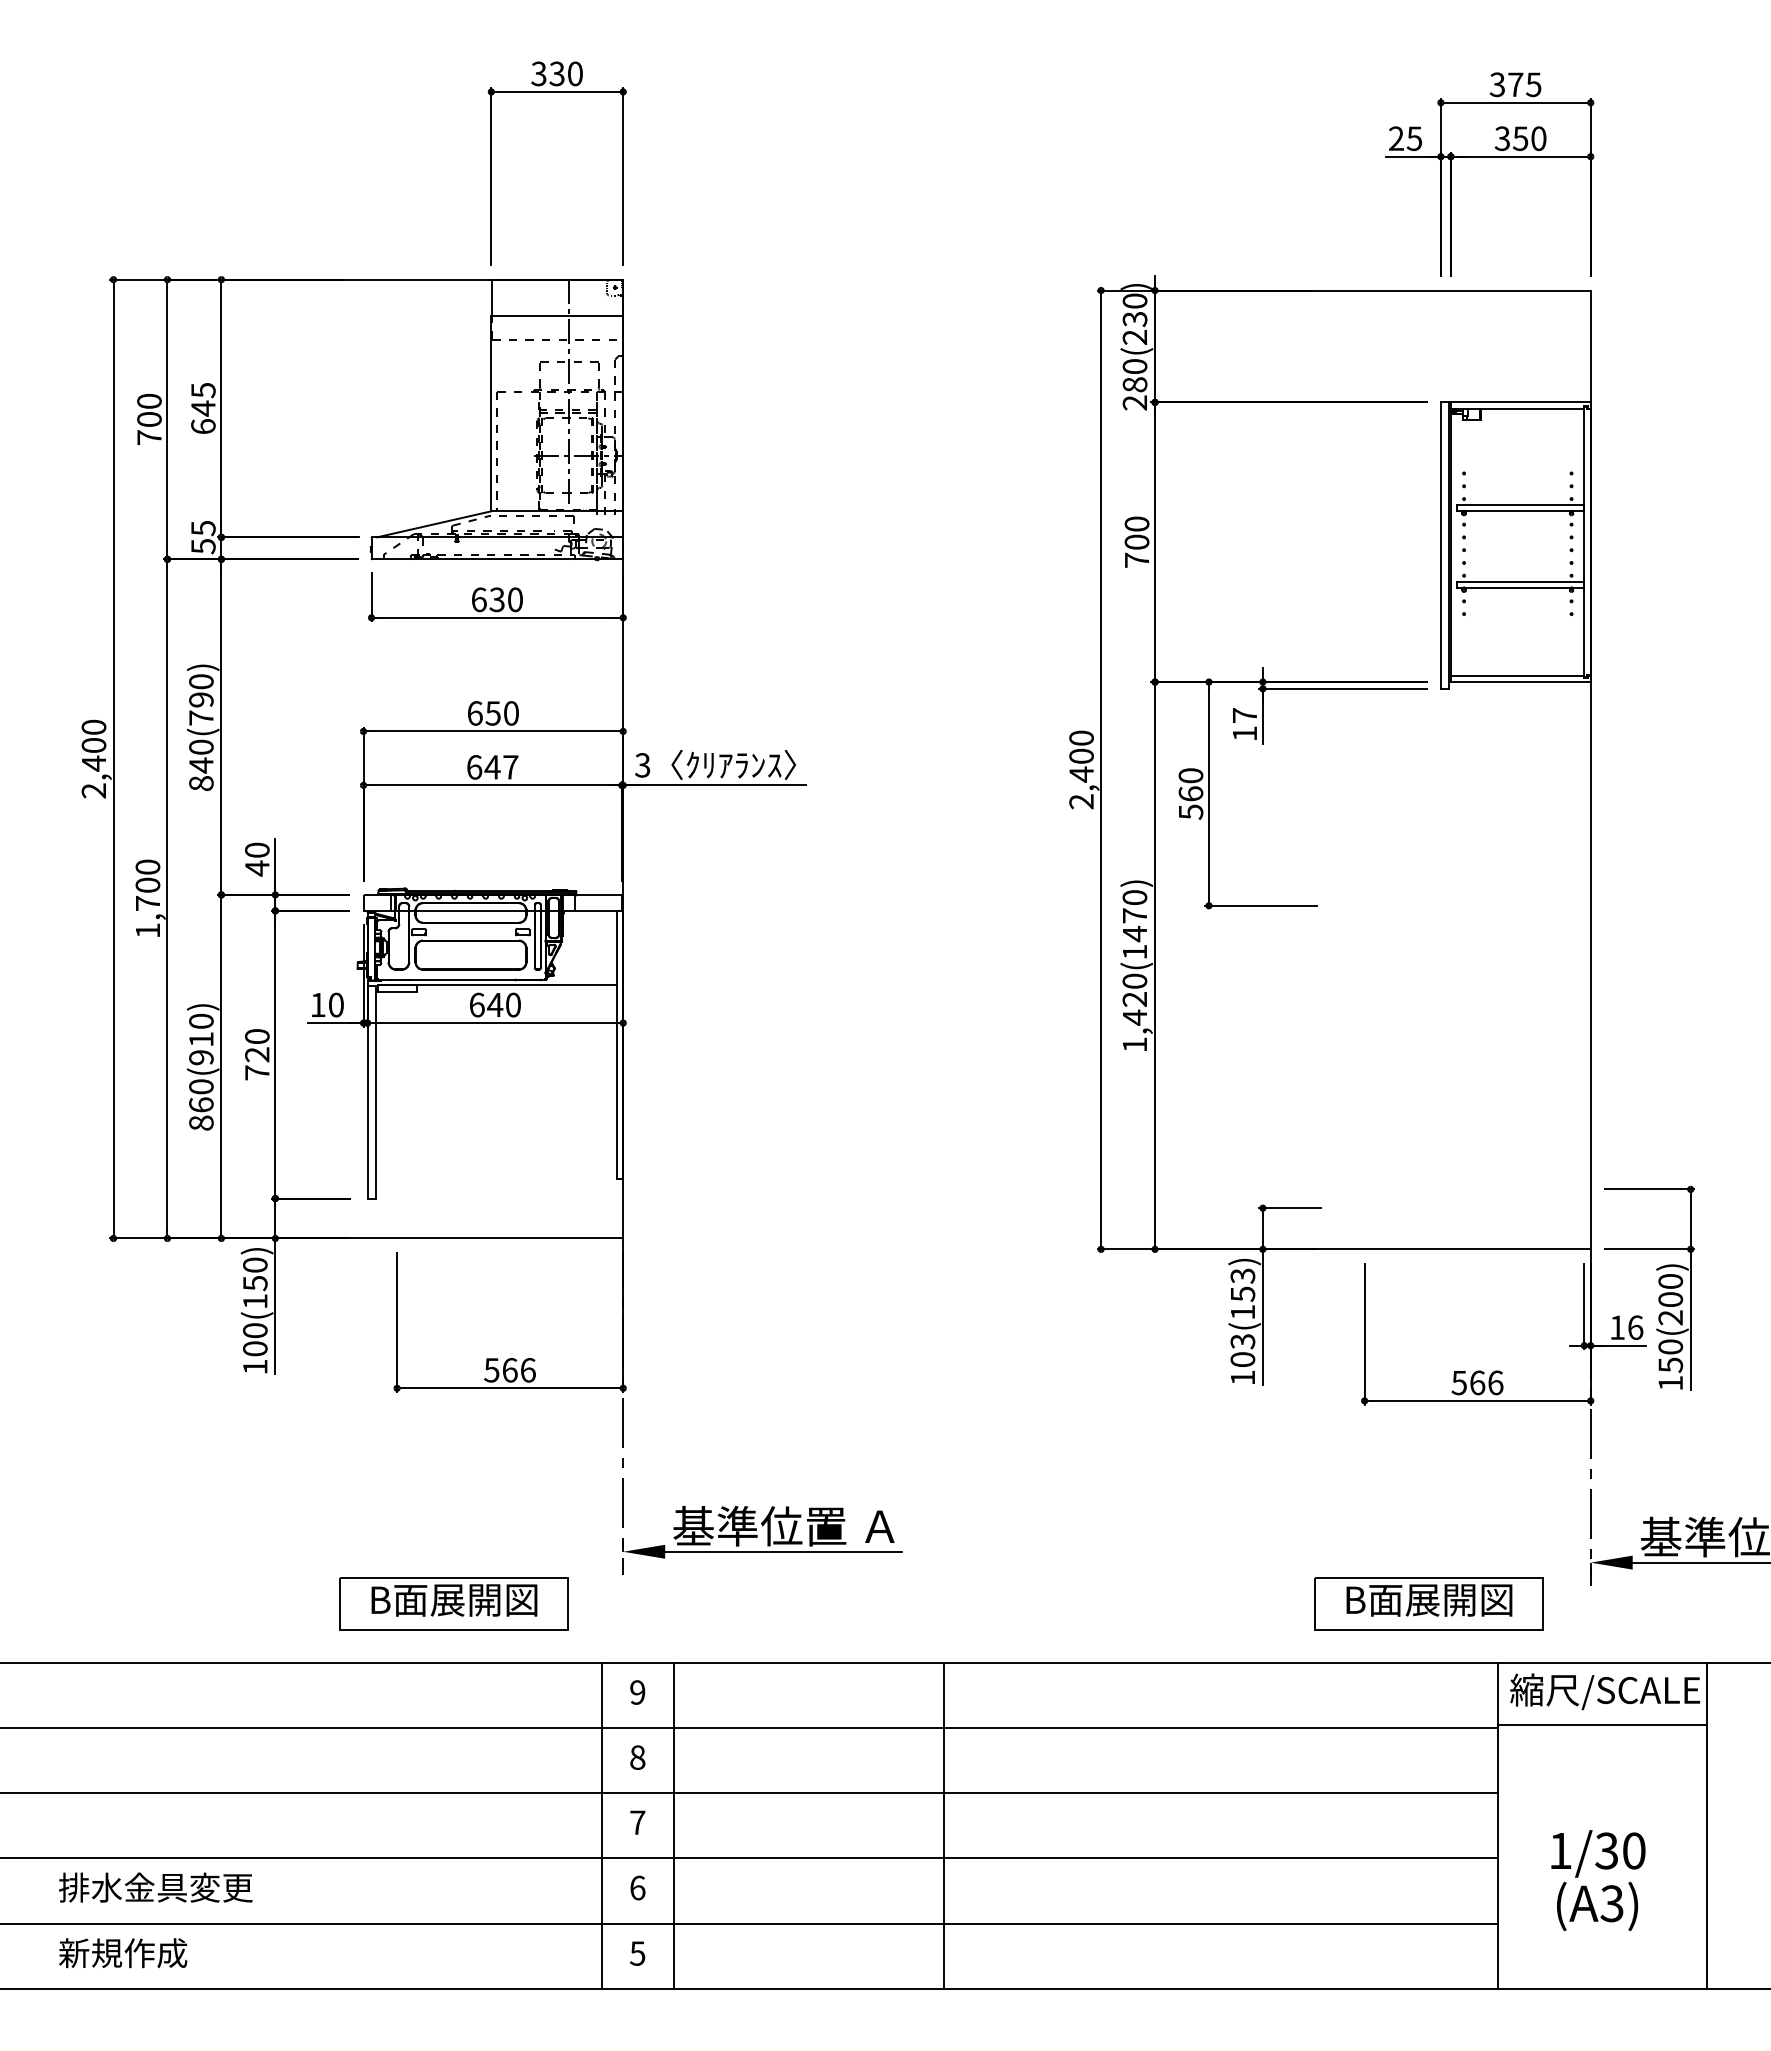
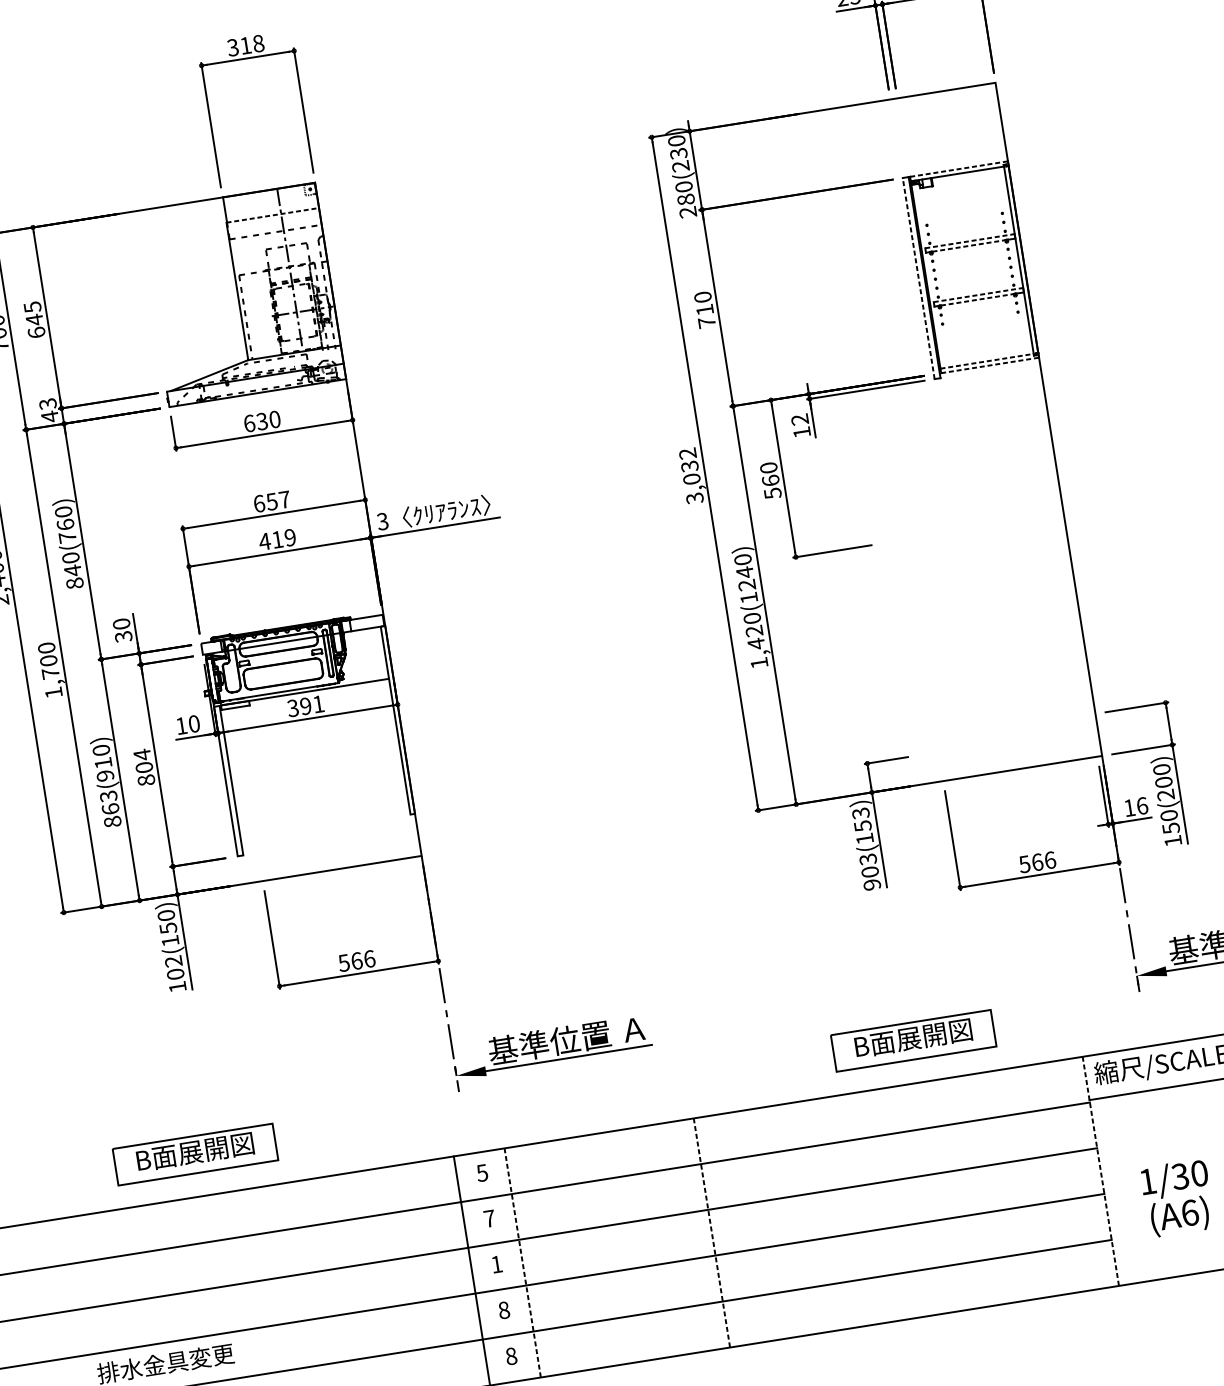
text: (565, 73) -> (251, 44), 330 -> 318
line: (557, 315) -> (272, 215), solid -> dashed
line: (1521, 402) -> (959, 169), solid -> dashed
line: (1520, 504) -> (970, 240), solid -> dashed
line: (1517, 511) -> (968, 246), solid -> dashed
text: (203, 537) -> (49, 410), 55 -> 43
text: (1136, 541) -> (704, 309), 700 -> 710
line: (1440, 545) -> (918, 278), solid -> dashed
line: (1520, 581) -> (978, 294), solid -> dashed
line: (1517, 588) -> (977, 300), solid -> dashed
line: (1518, 675) -> (987, 361), solid -> dashed
line: (1521, 682) -> (990, 365), solid -> dashed
text: (201, 699) -> (65, 524), 840(790) -> 840(760)
text: (511, 713) -> (284, 499), 650 -> 657
text: (1244, 715) -> (799, 419), 17 -> 12
text: (492, 767) -> (277, 539), 647 -> 419
text: (1081, 769) -> (691, 475), 2,400 -> 3,032
text: (257, 868) -> (123, 636), 40 -> 30
text: (1134, 924) -> (745, 578), 1,420(1470) -> 1,420(1240)
text: (494, 1004) -> (305, 705), 640 -> 391
text: (257, 1054) -> (144, 767), 720 -> 804
text: (201, 1086) -> (108, 796), 860(910) -> 863(910)
text: (255, 1330) -> (173, 961), 100(150) -> 102(150)
text: (1242, 1377) -> (871, 884), 103(153) -> 903(153)
part: (453, 1603) -> (194, 1154), moved
part: (1428, 1603) -> (913, 1040), moved
text: (637, 1692) -> (482, 1173), 9 -> 5
text: (637, 1757) -> (489, 1218), 8 -> 7
text: (637, 1822) -> (496, 1264), 7 -> 1
line: (674, 1826) -> (523, 1263), solid -> dashed
line: (943, 1826) -> (711, 1233), solid -> dashed
line: (1497, 1826) -> (1100, 1171), solid -> dashed
text: (637, 1887) -> (503, 1309), 6 -> 8
text: (1611, 1903) -> (1189, 1212), (A3) -> (A6)
text: (637, 1953) -> (511, 1356), 5 -> 8

